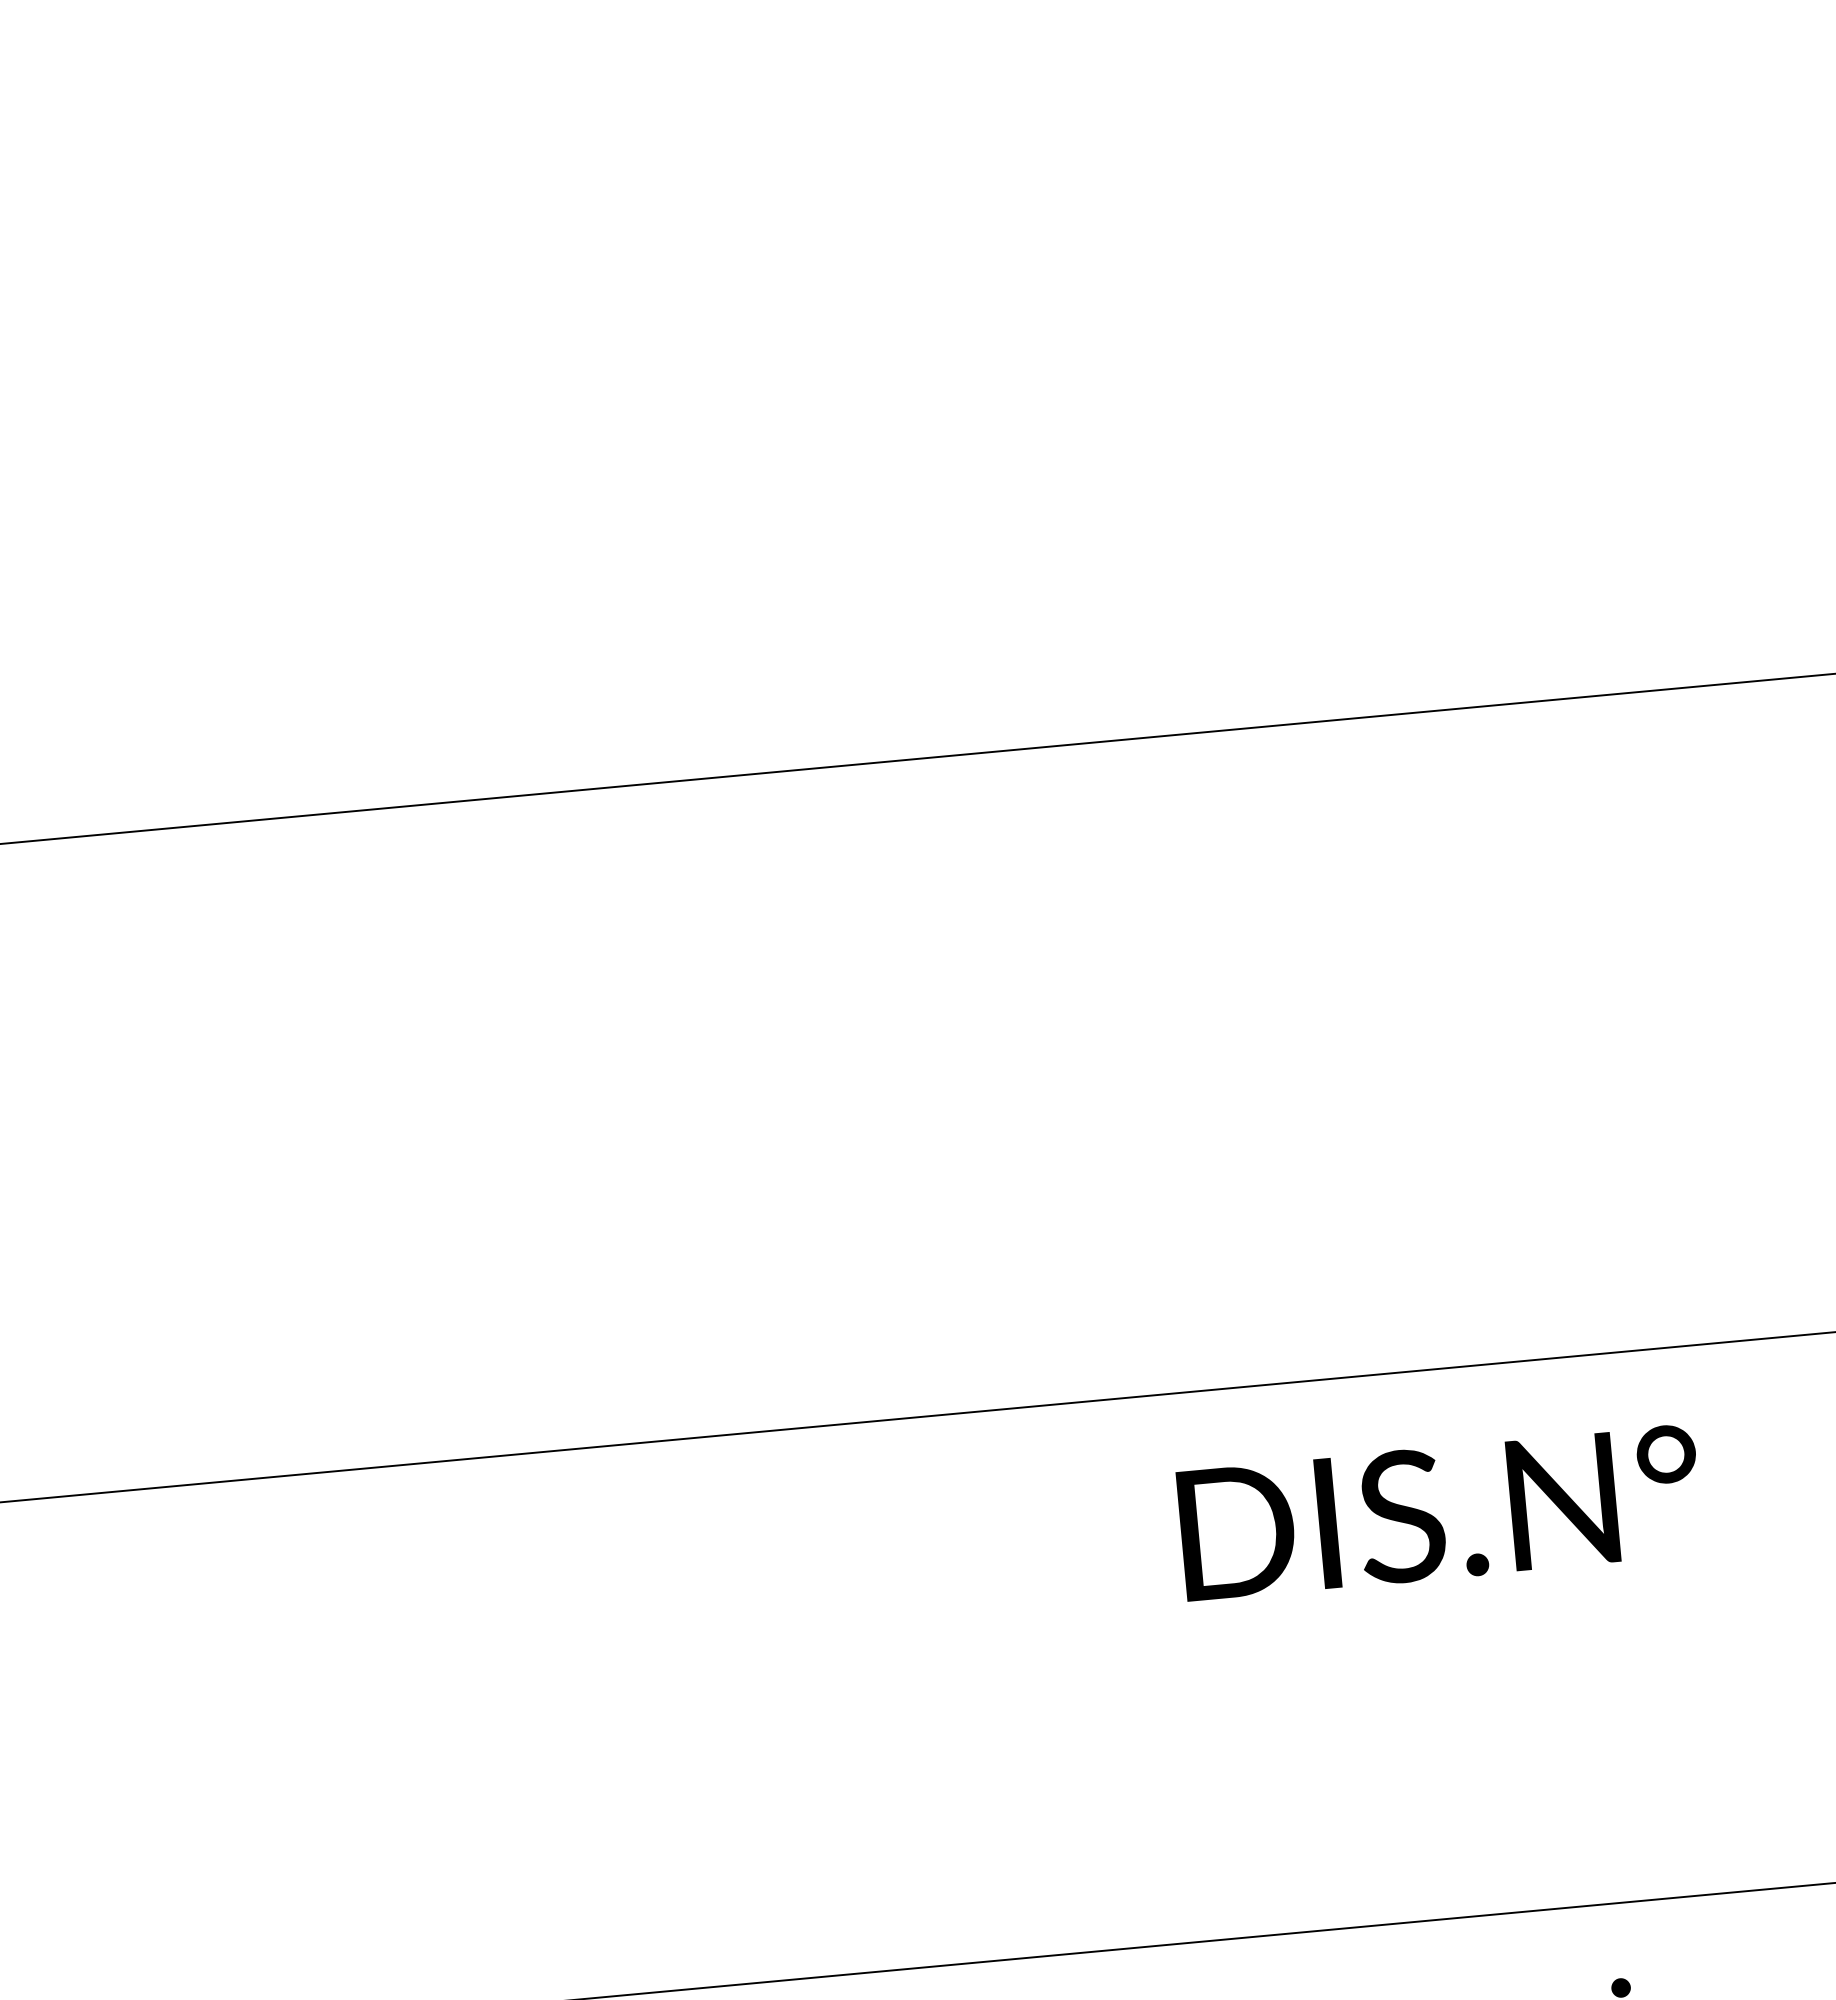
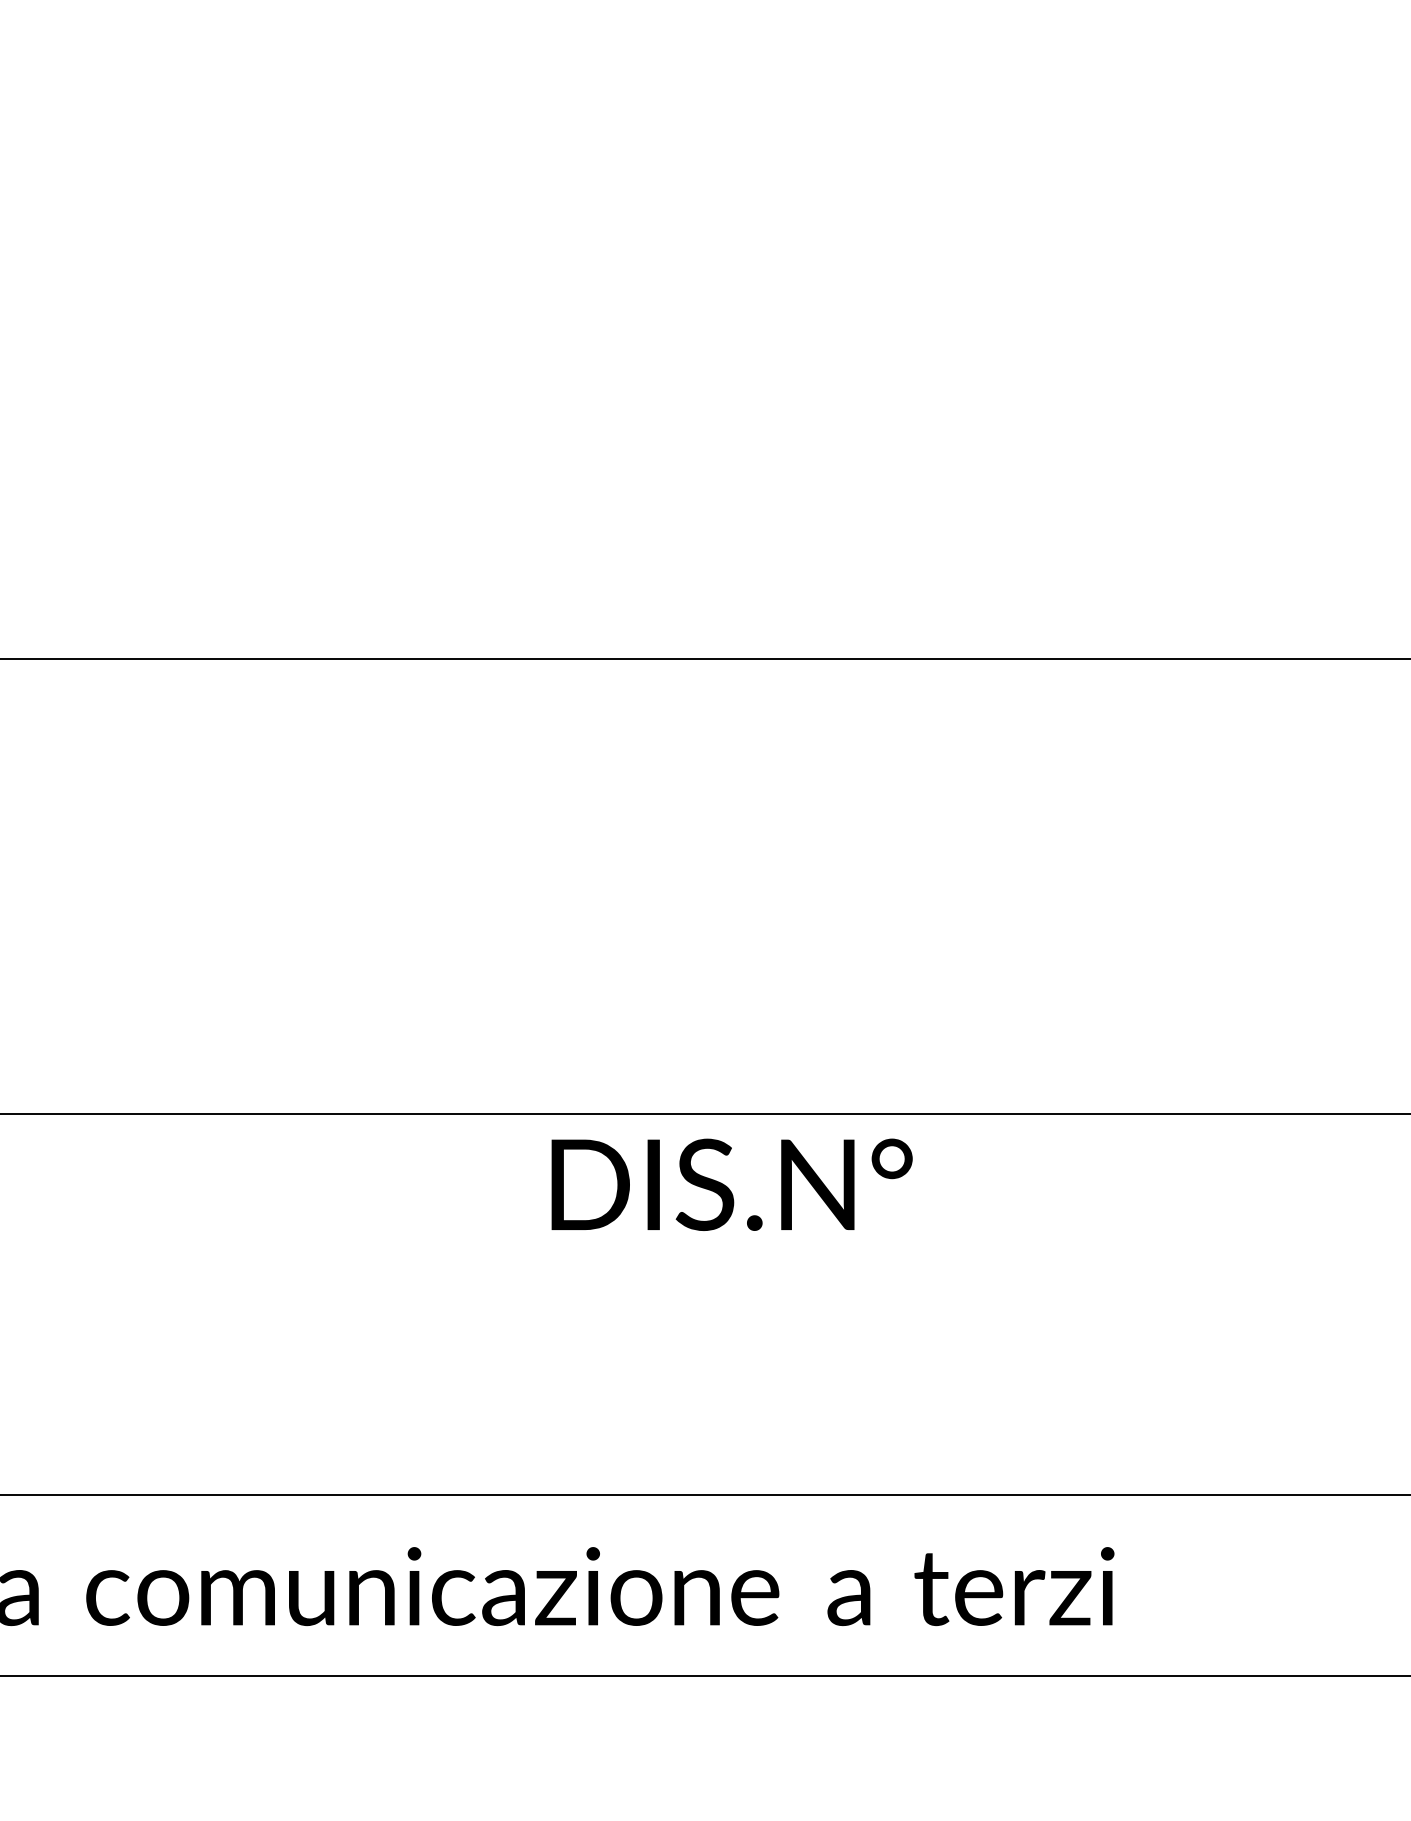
text: (1439, 1512) -> (731, 1184), moved

